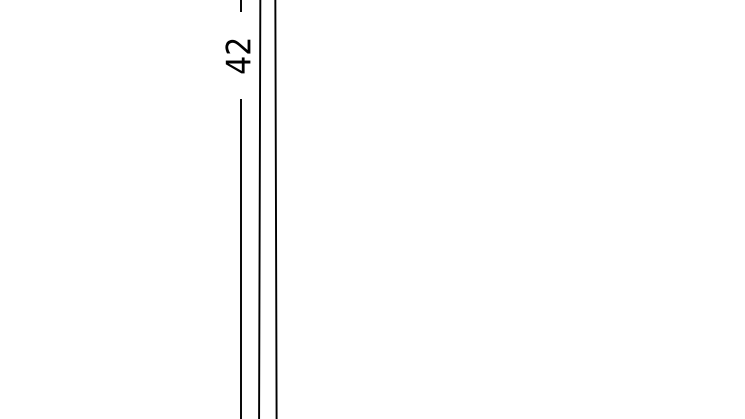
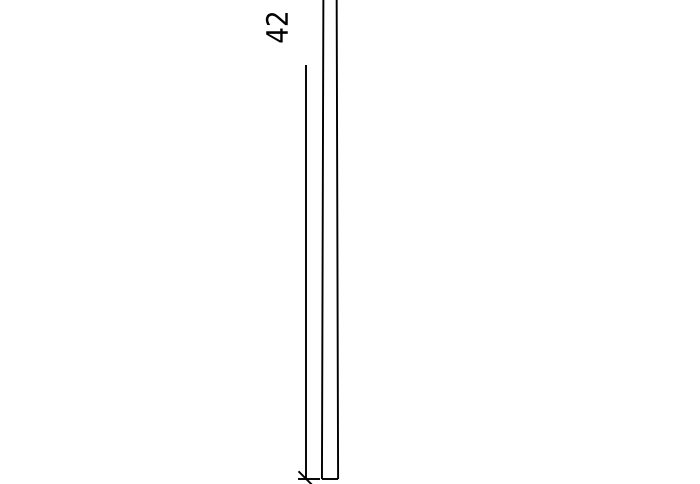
text: (237, 56) -> (276, 27), moved

